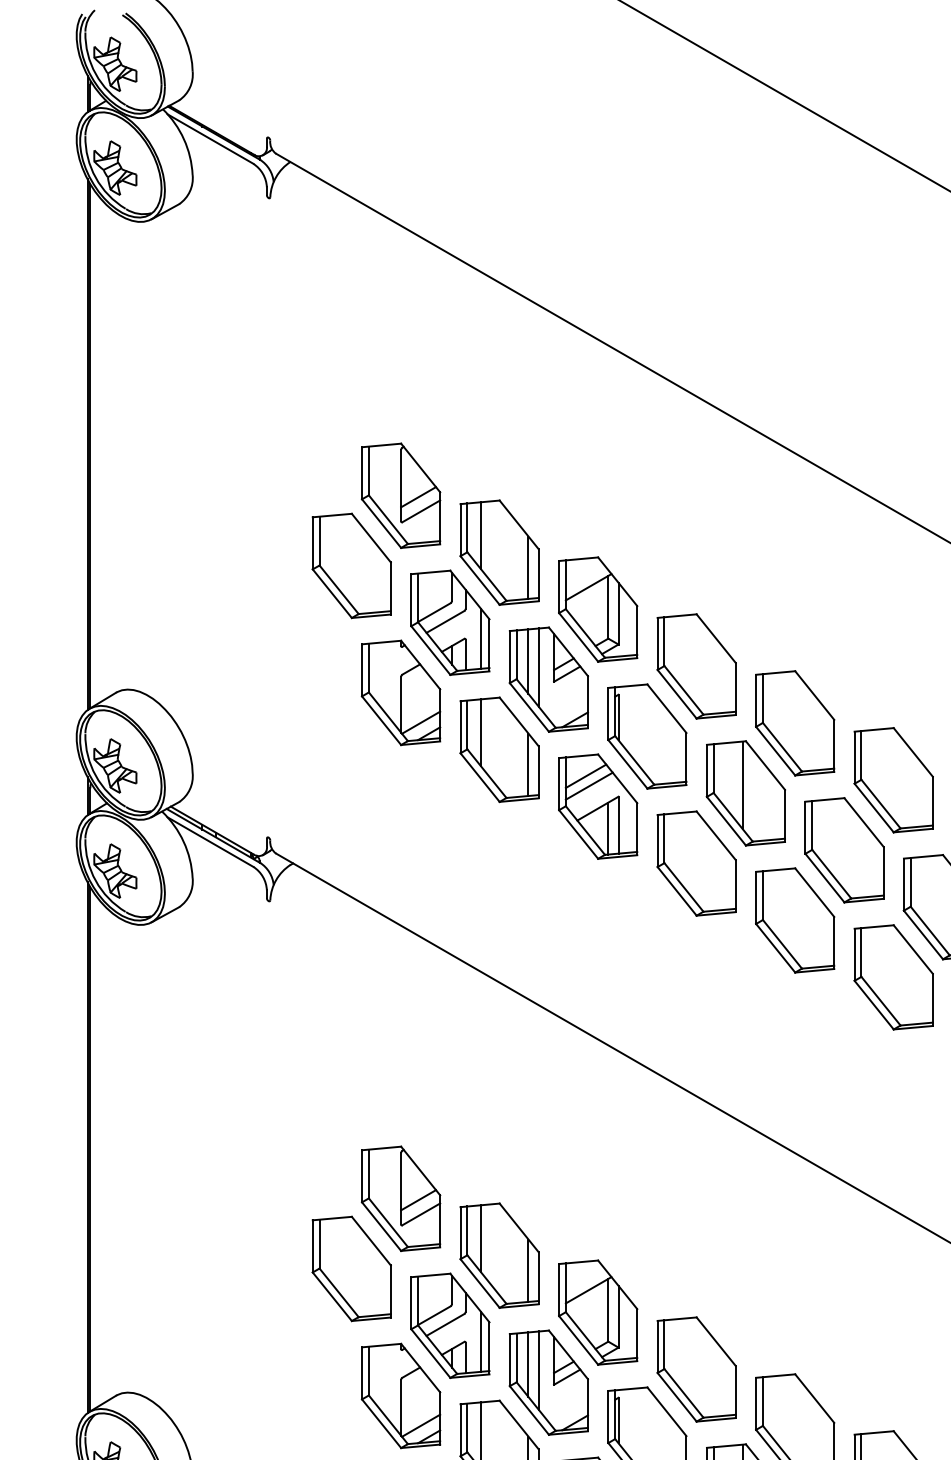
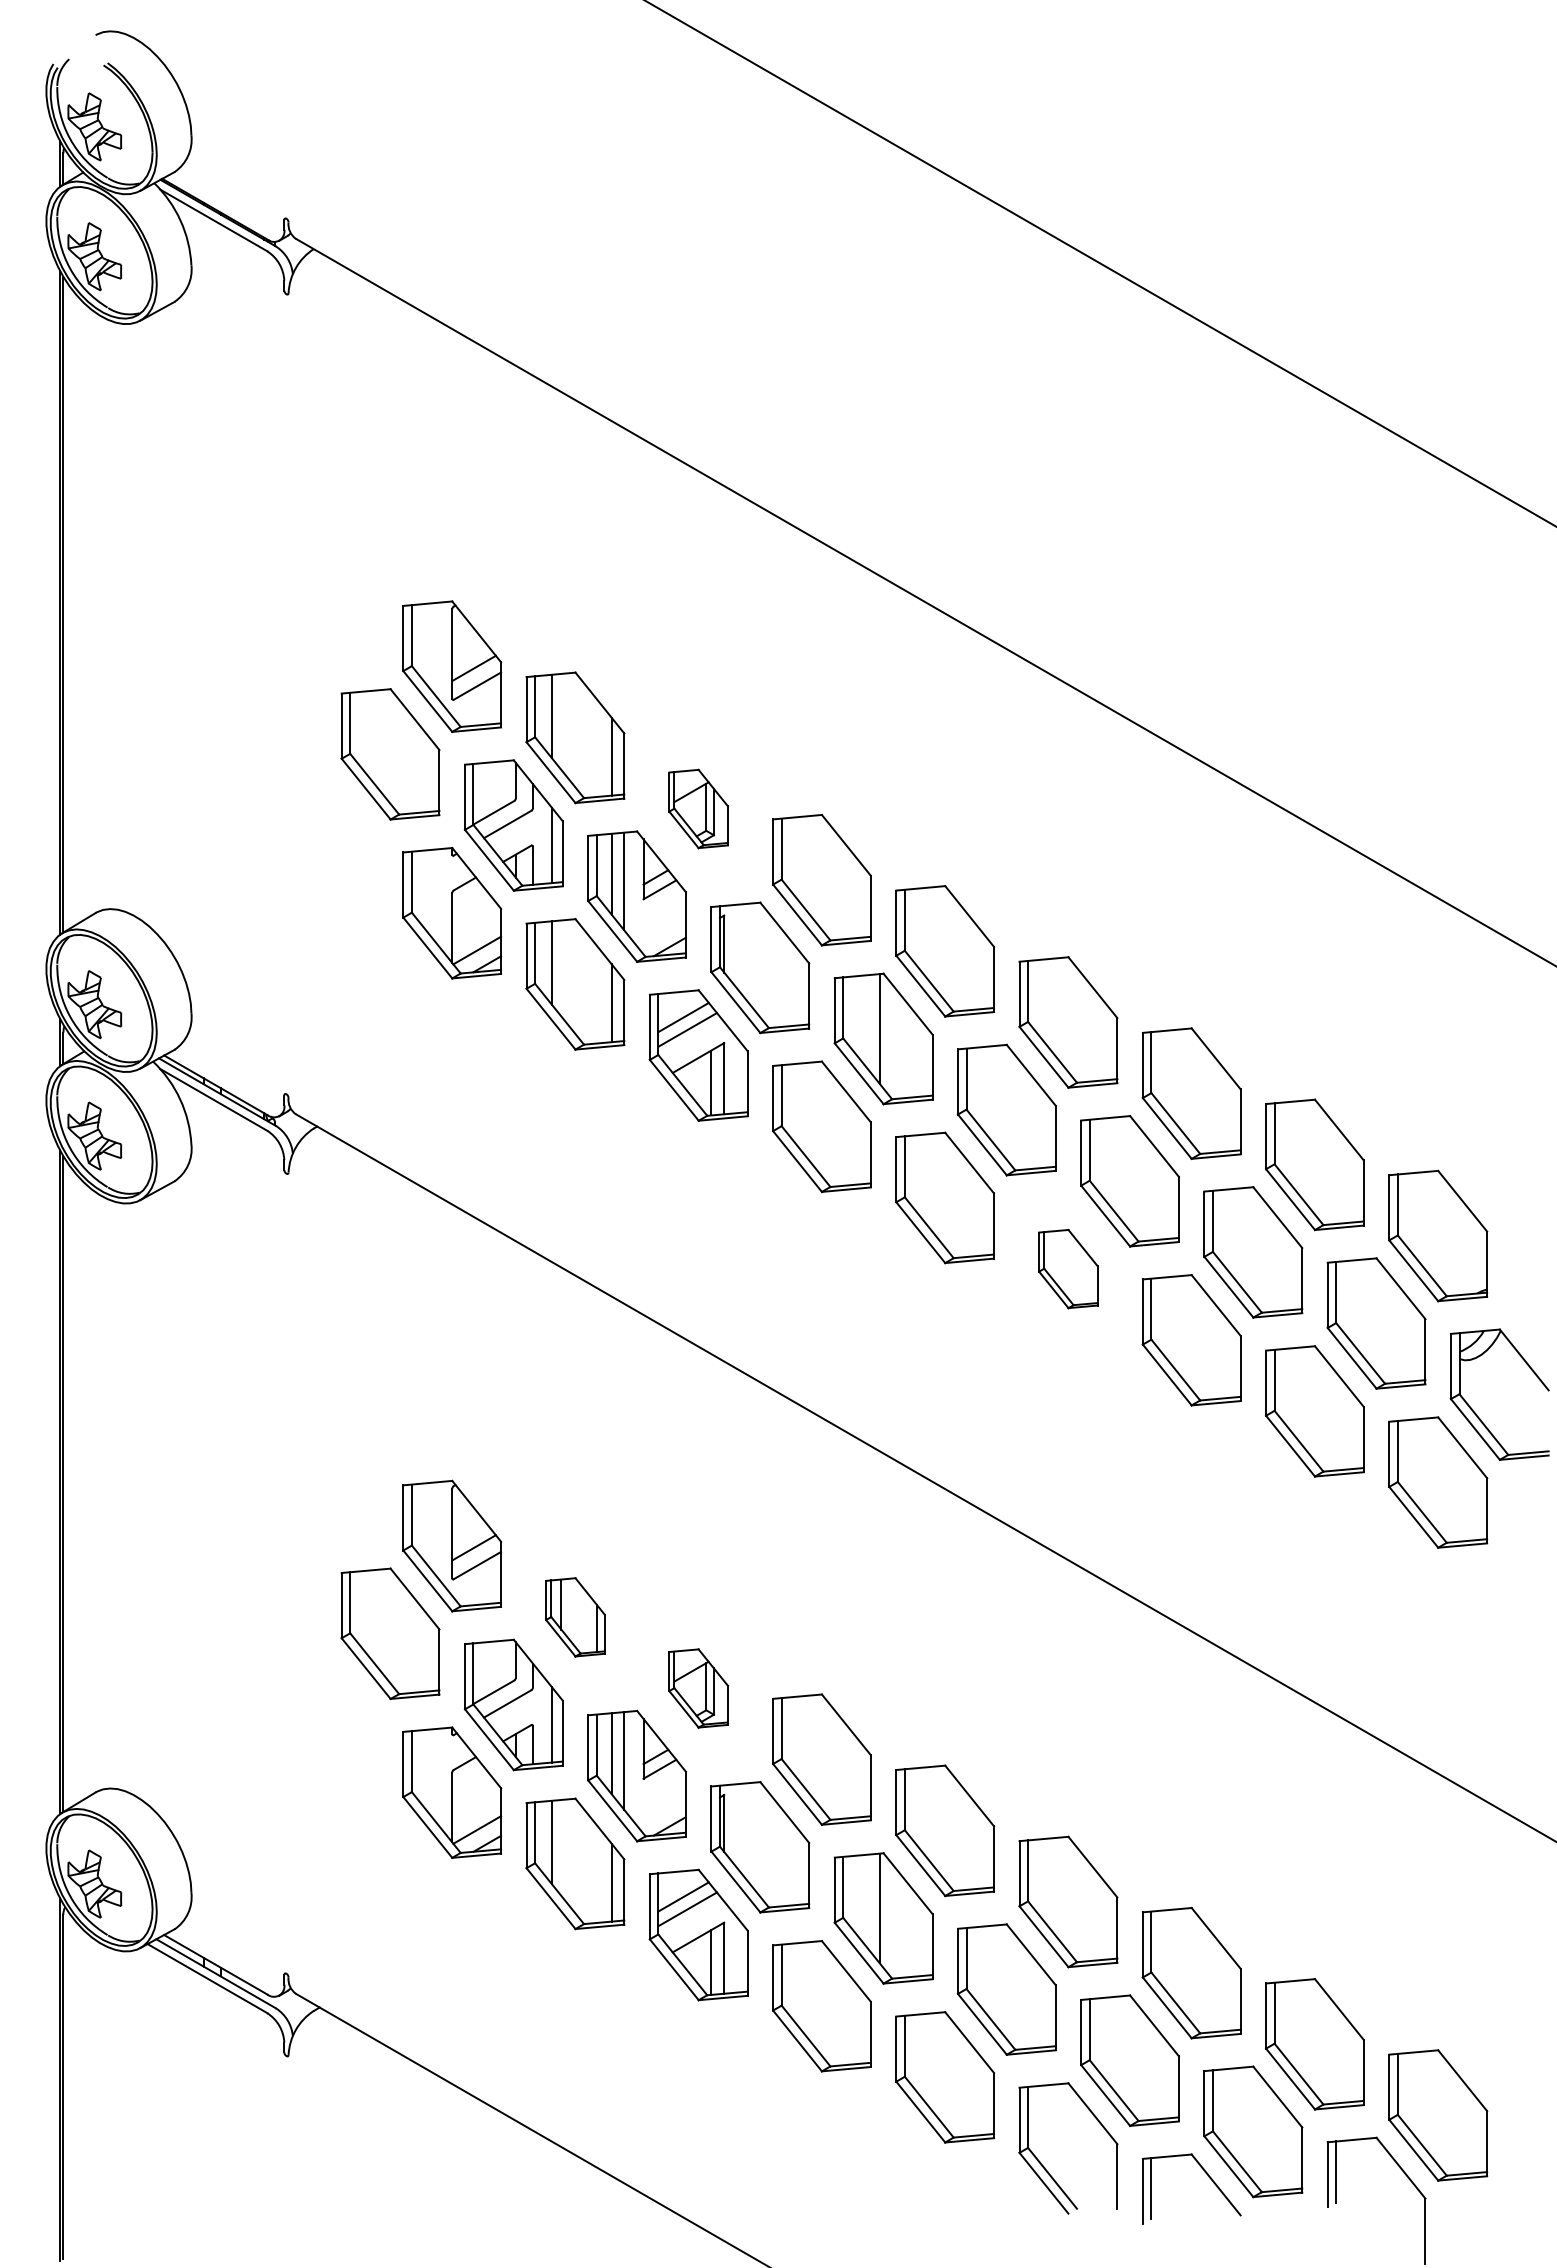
part: (597, 609) -> (698, 808), size x0.6
part: (893, 976) -> (1068, 1268), size x0.6
part: (499, 1255) -> (575, 1617), size x0.6
part: (597, 1312) -> (698, 1688), size x0.6

